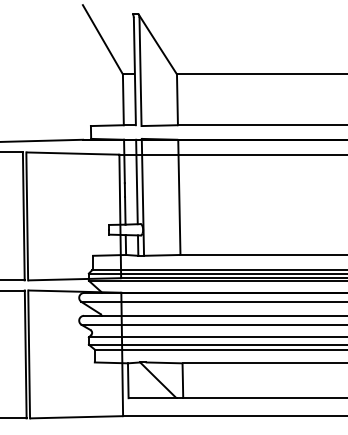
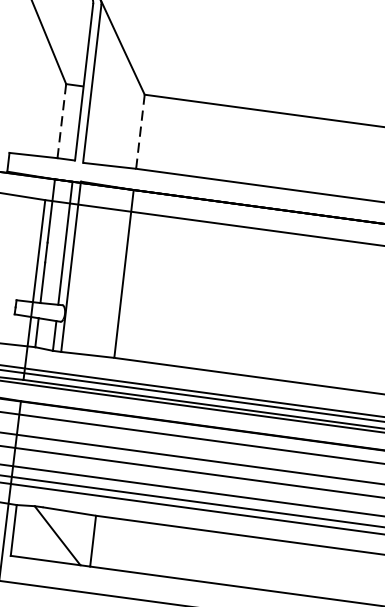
line: (177, 99) -> (140, 131), solid -> dashed
line: (123, 100) -> (61, 122), solid -> dashed

